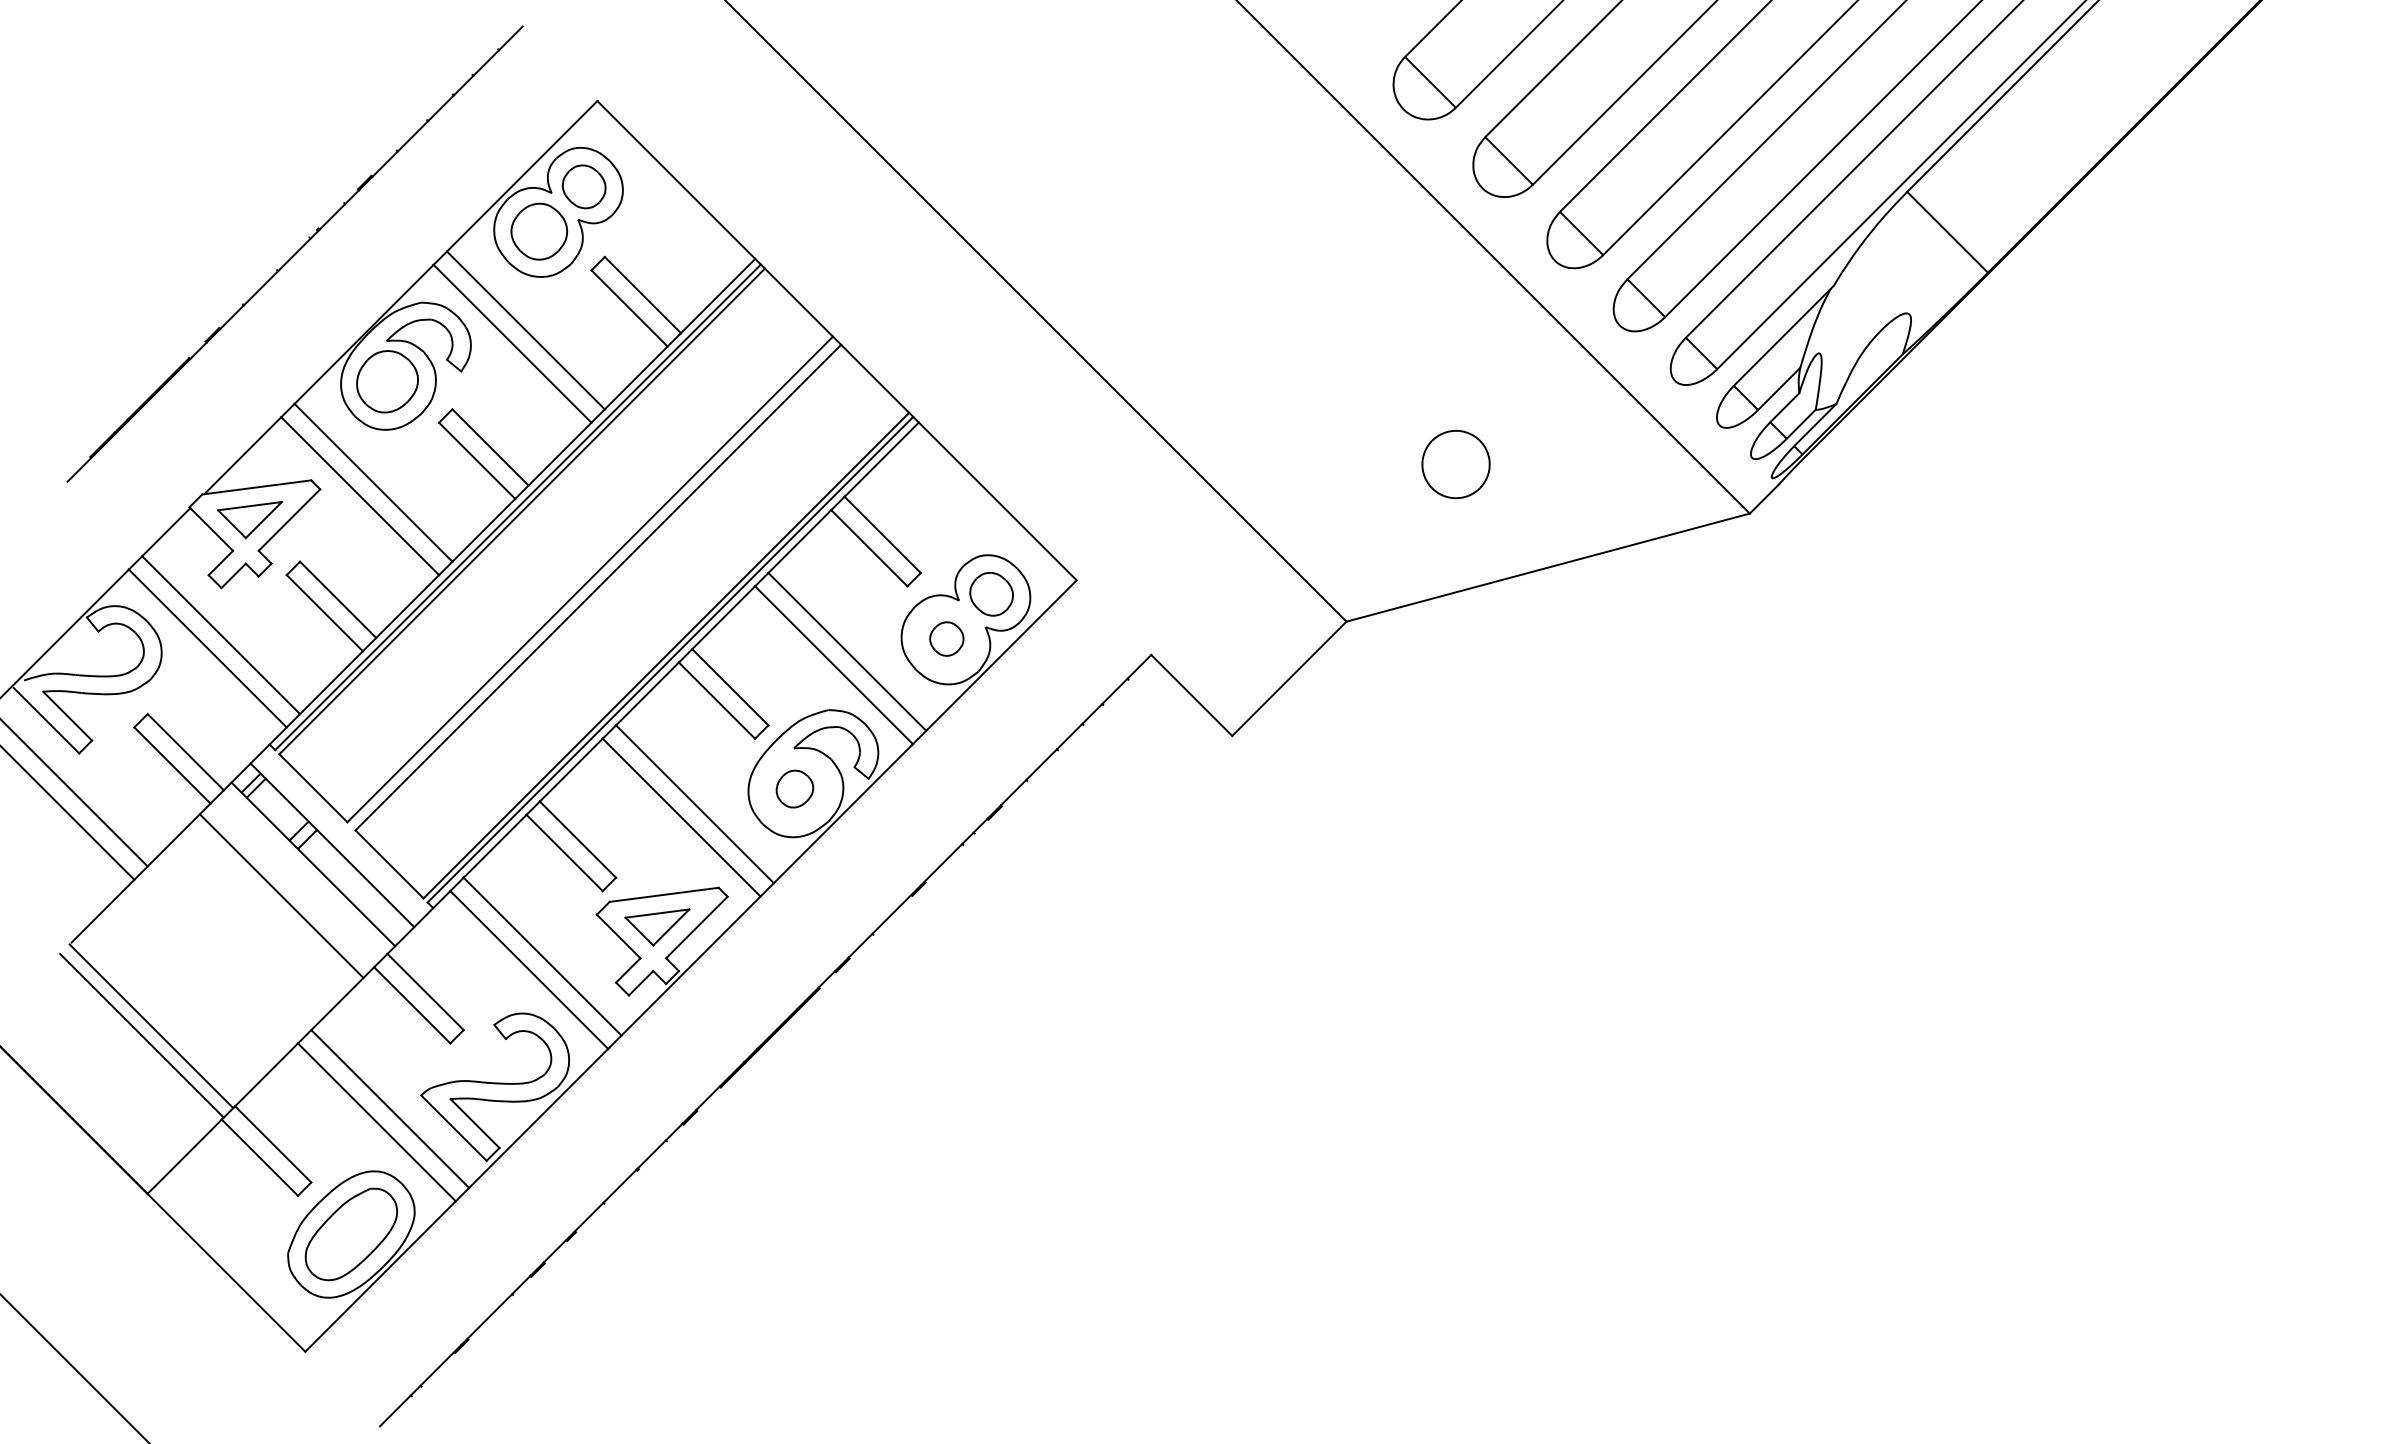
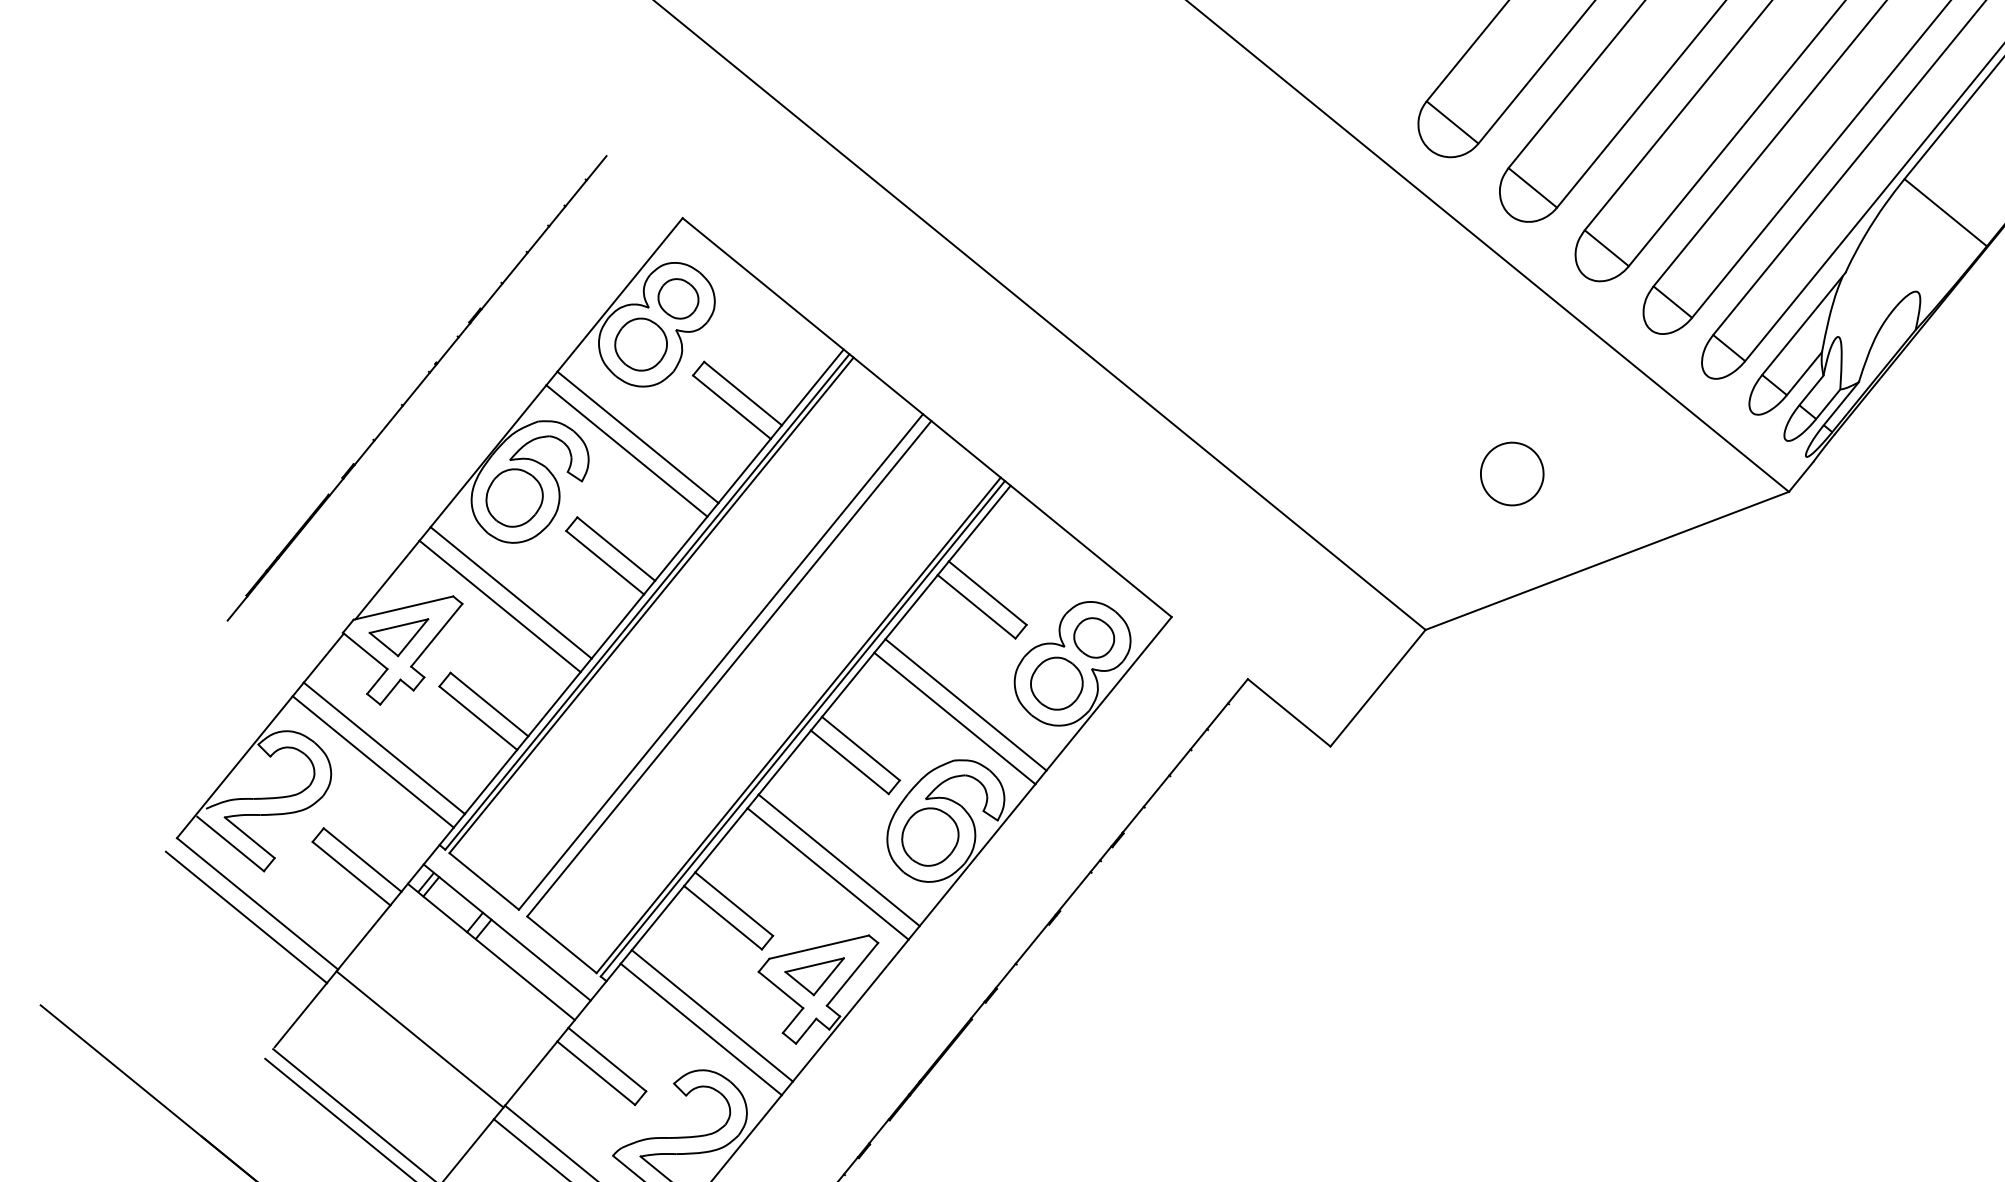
part: (946, 638) -> (1056, 683), size x1.67
part: (794, 788) -> (929, 836), size x1.67
line: (281, 895) -> (419, 1038), moved

